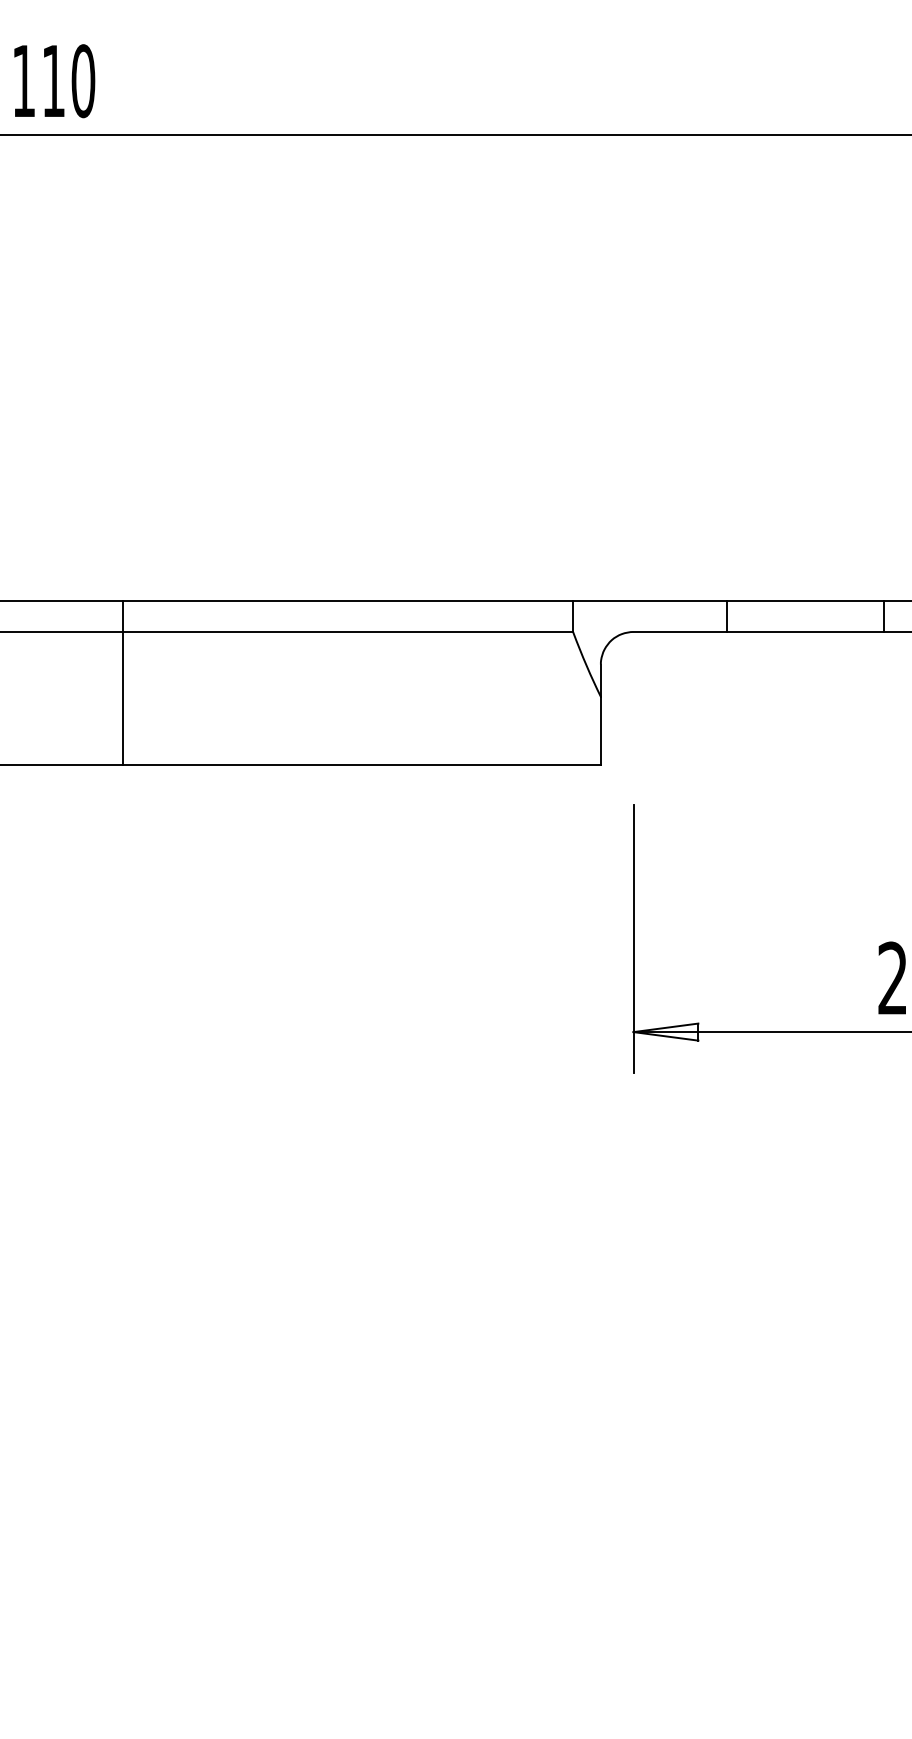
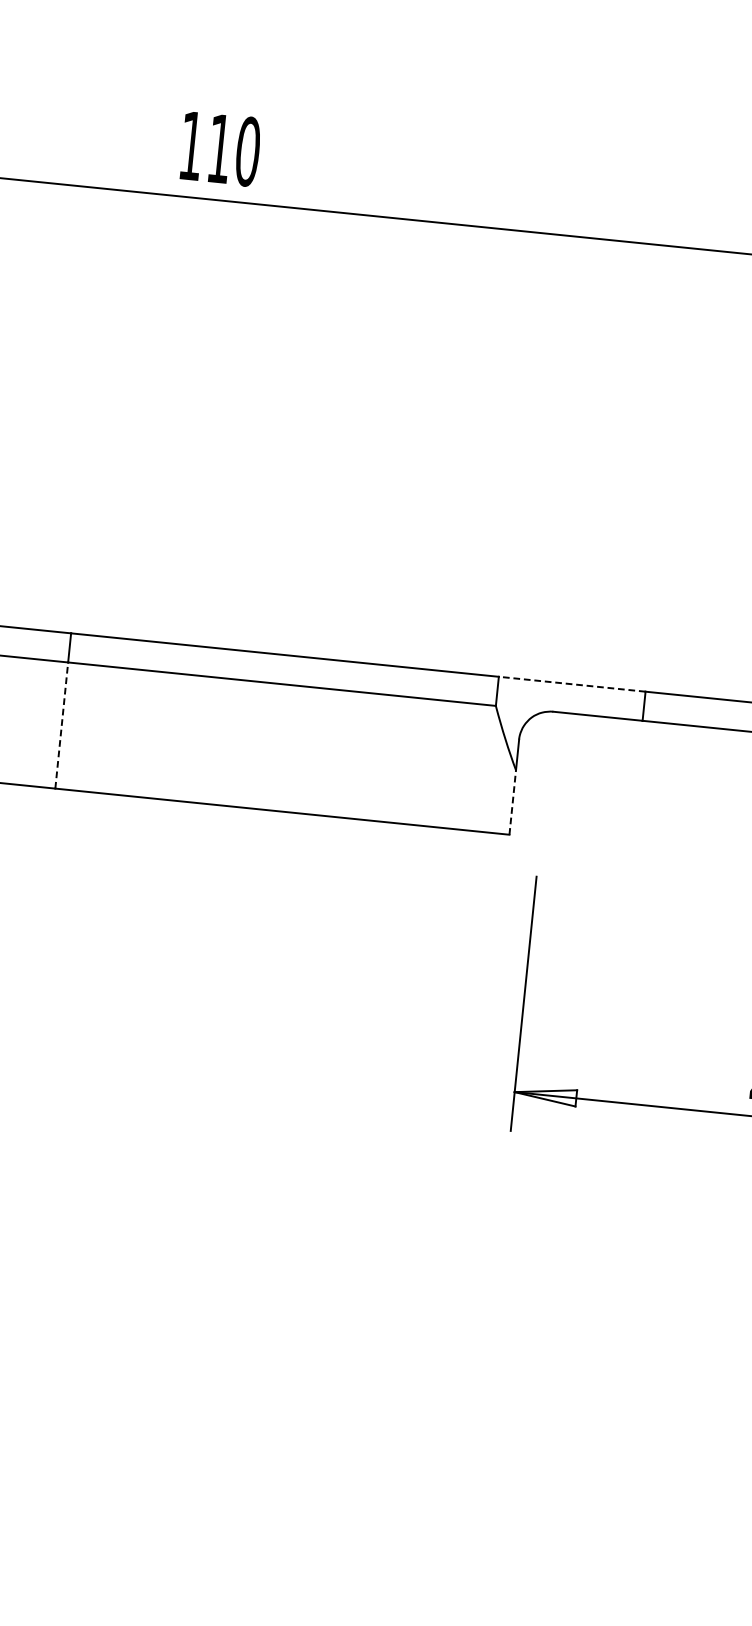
text: (54, 81) -> (220, 149), moved
line: (649, 601) -> (571, 684), solid -> dashed
line: (123, 697) -> (62, 724), solid -> dashed
line: (600, 730) -> (512, 802), solid -> dashed

